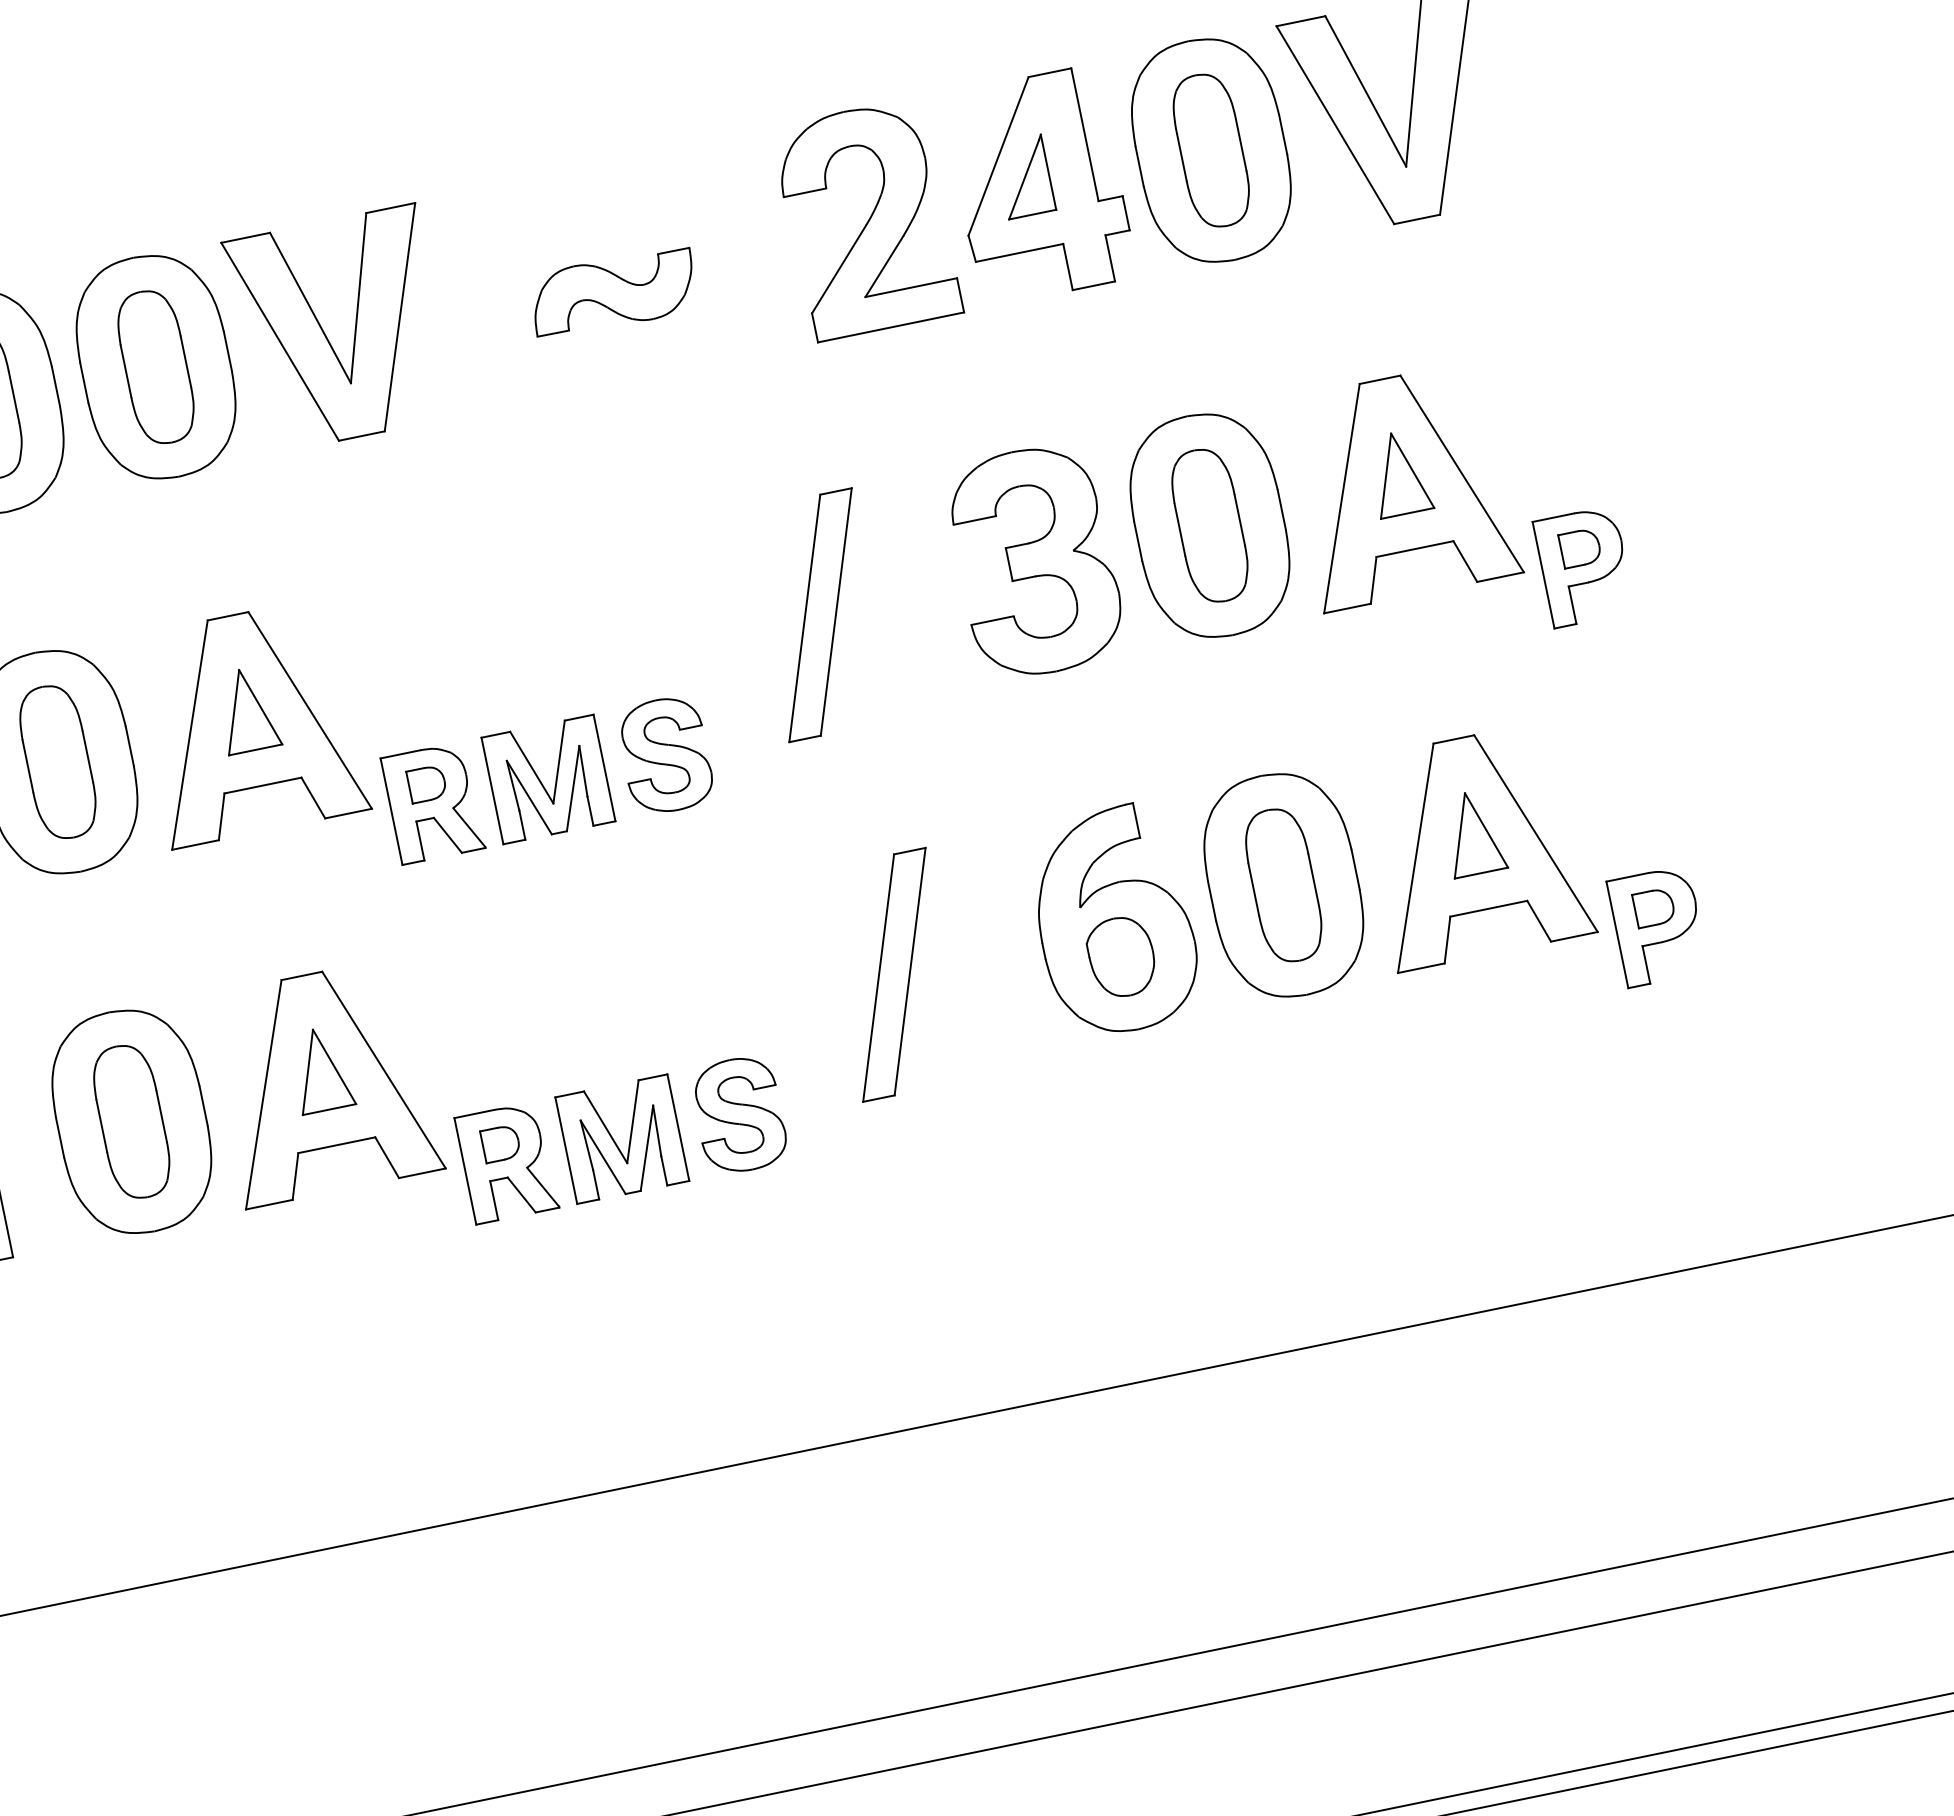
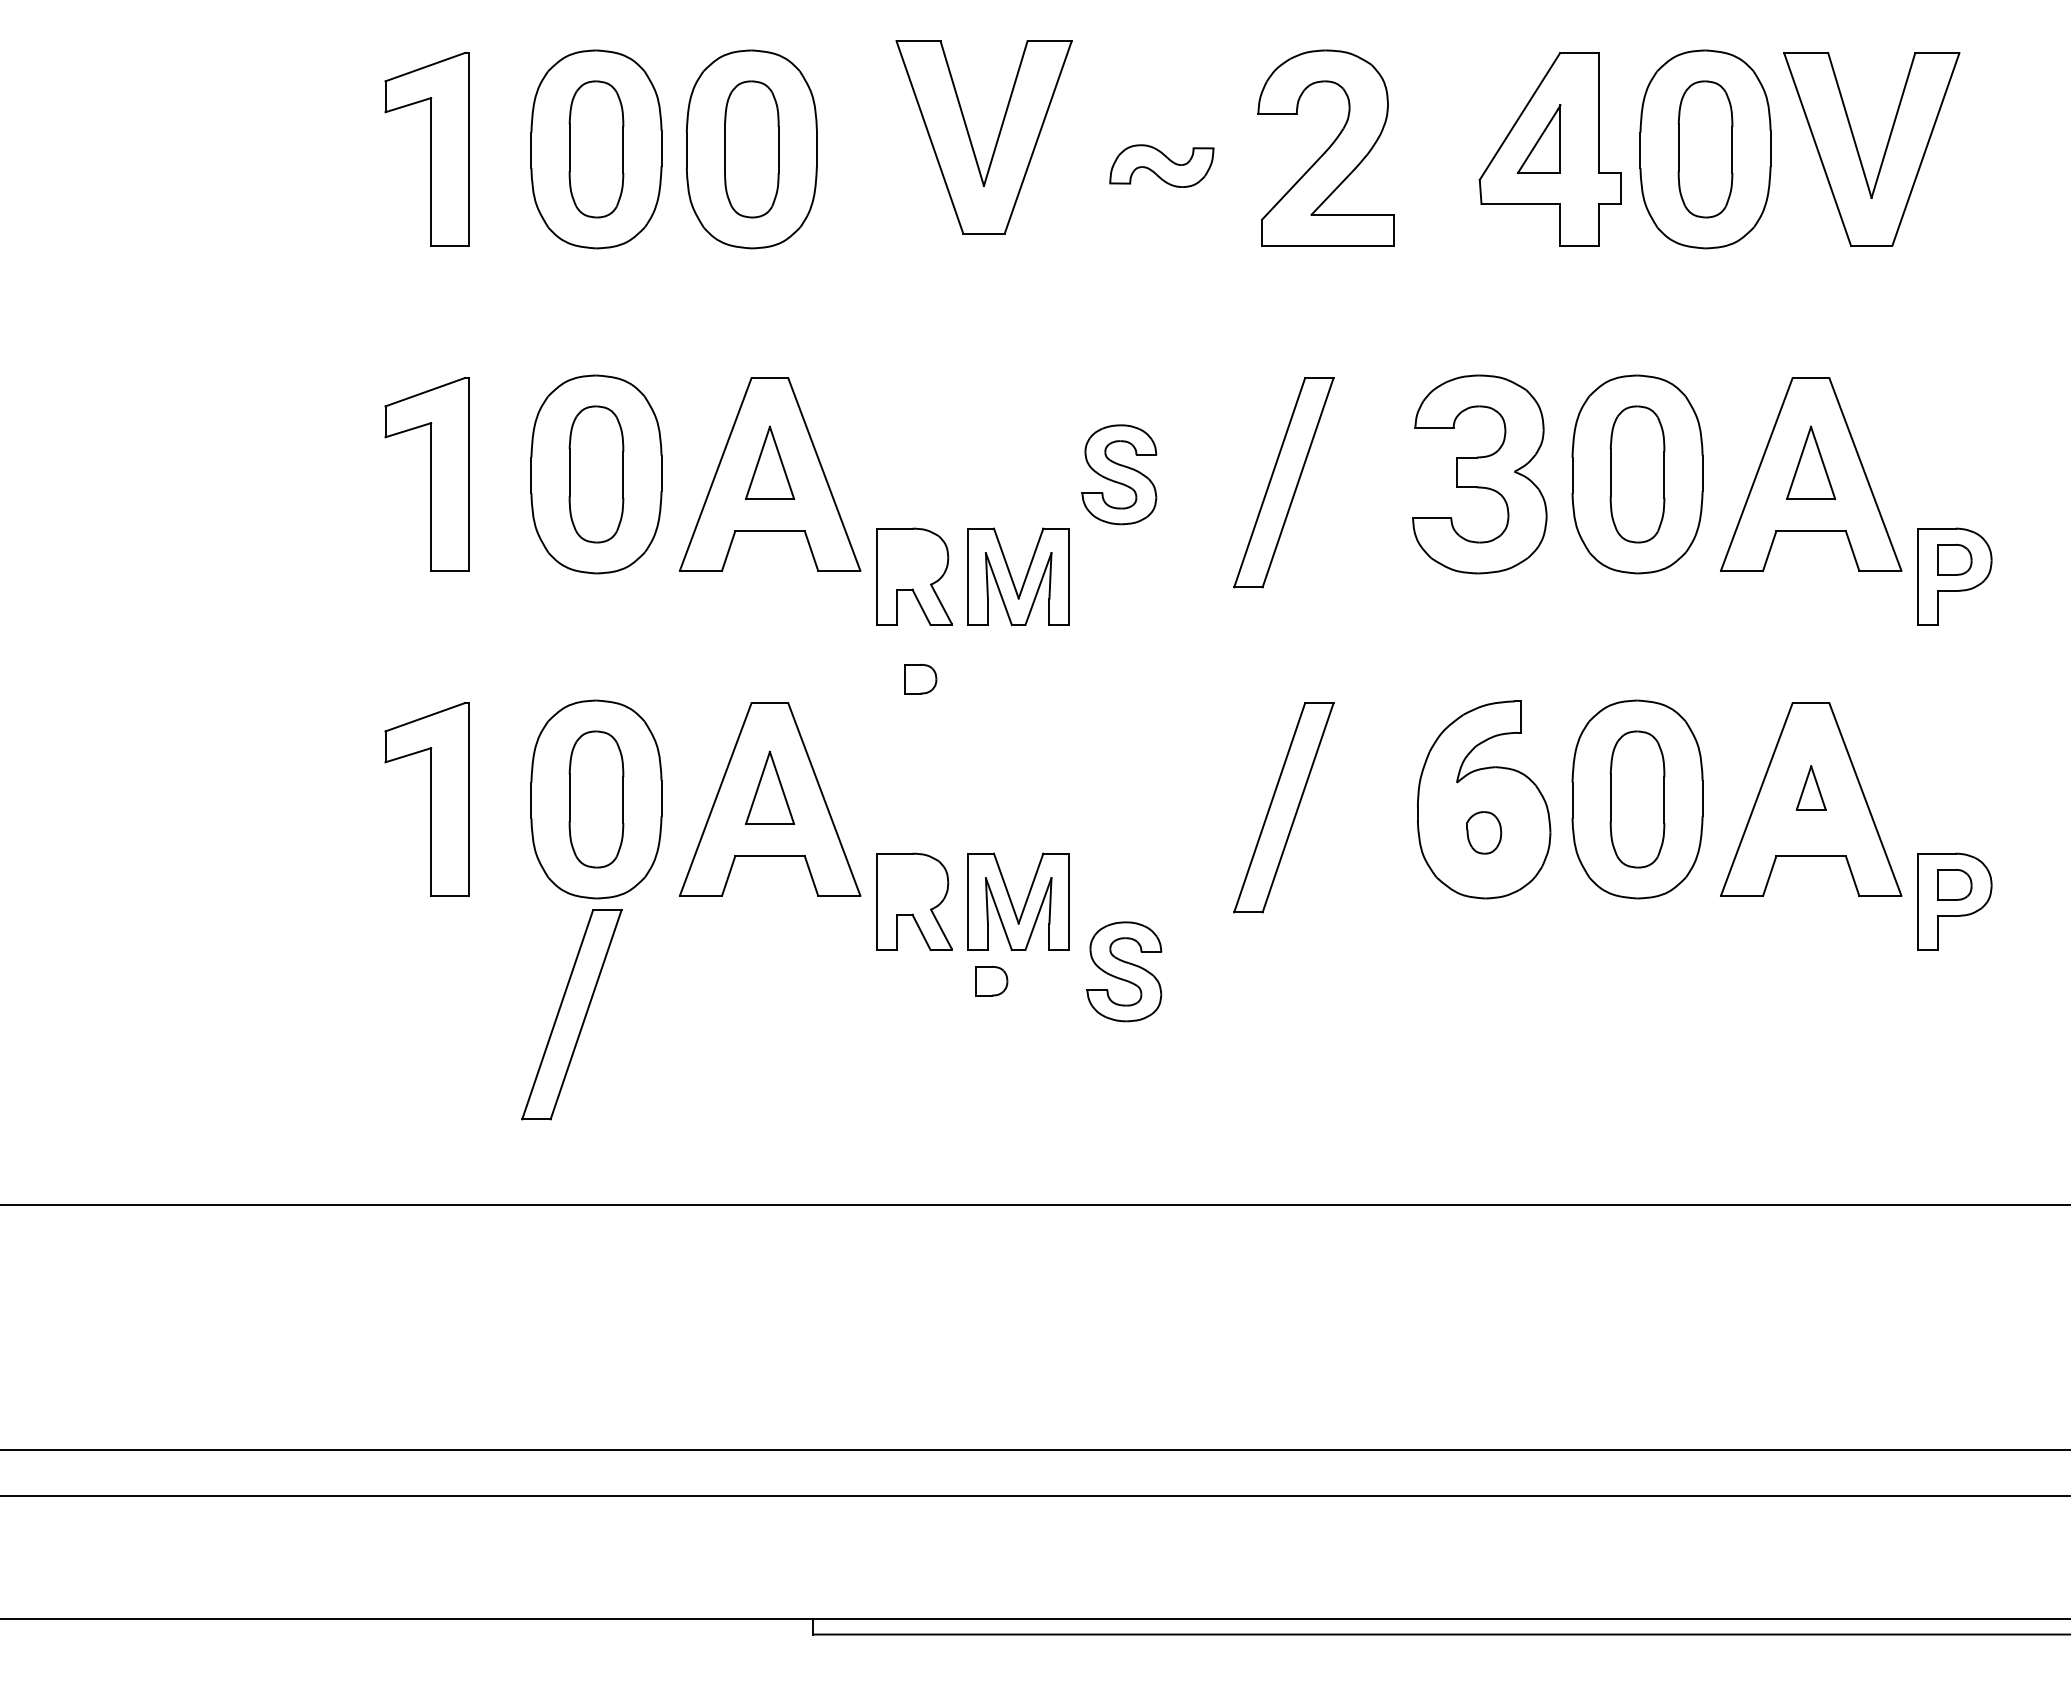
part: (865, 219) -> (1325, 147), moved
part: (613, 291) -> (1161, 165), size x0.7
part: (326, 335) -> (971, 140), moved
part: (665, 755) -> (1119, 474), moved
part: (426, 783) -> (920, 678), moved
part: (1473, 832) -> (1811, 787), size x0.6
part: (1121, 956) -> (1484, 832), size x0.6
part: (739, 1114) -> (1124, 971), moved
part: (500, 1144) -> (991, 981), moved
part: (153, 1365) -> (571, 1014), added

